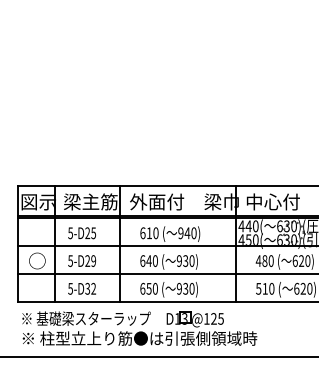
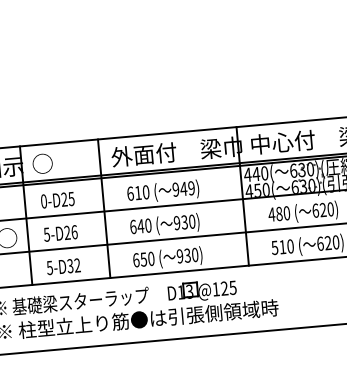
text: (90, 201) -> (64, 161), 梁主筋 -> ○
text: (70, 233) -> (43, 201), 5-D25 -> 0-D25
text: (193, 233) -> (191, 188), 940) -> 949)
text: (93, 260) -> (74, 231), 5-D29 -> 5-D26

